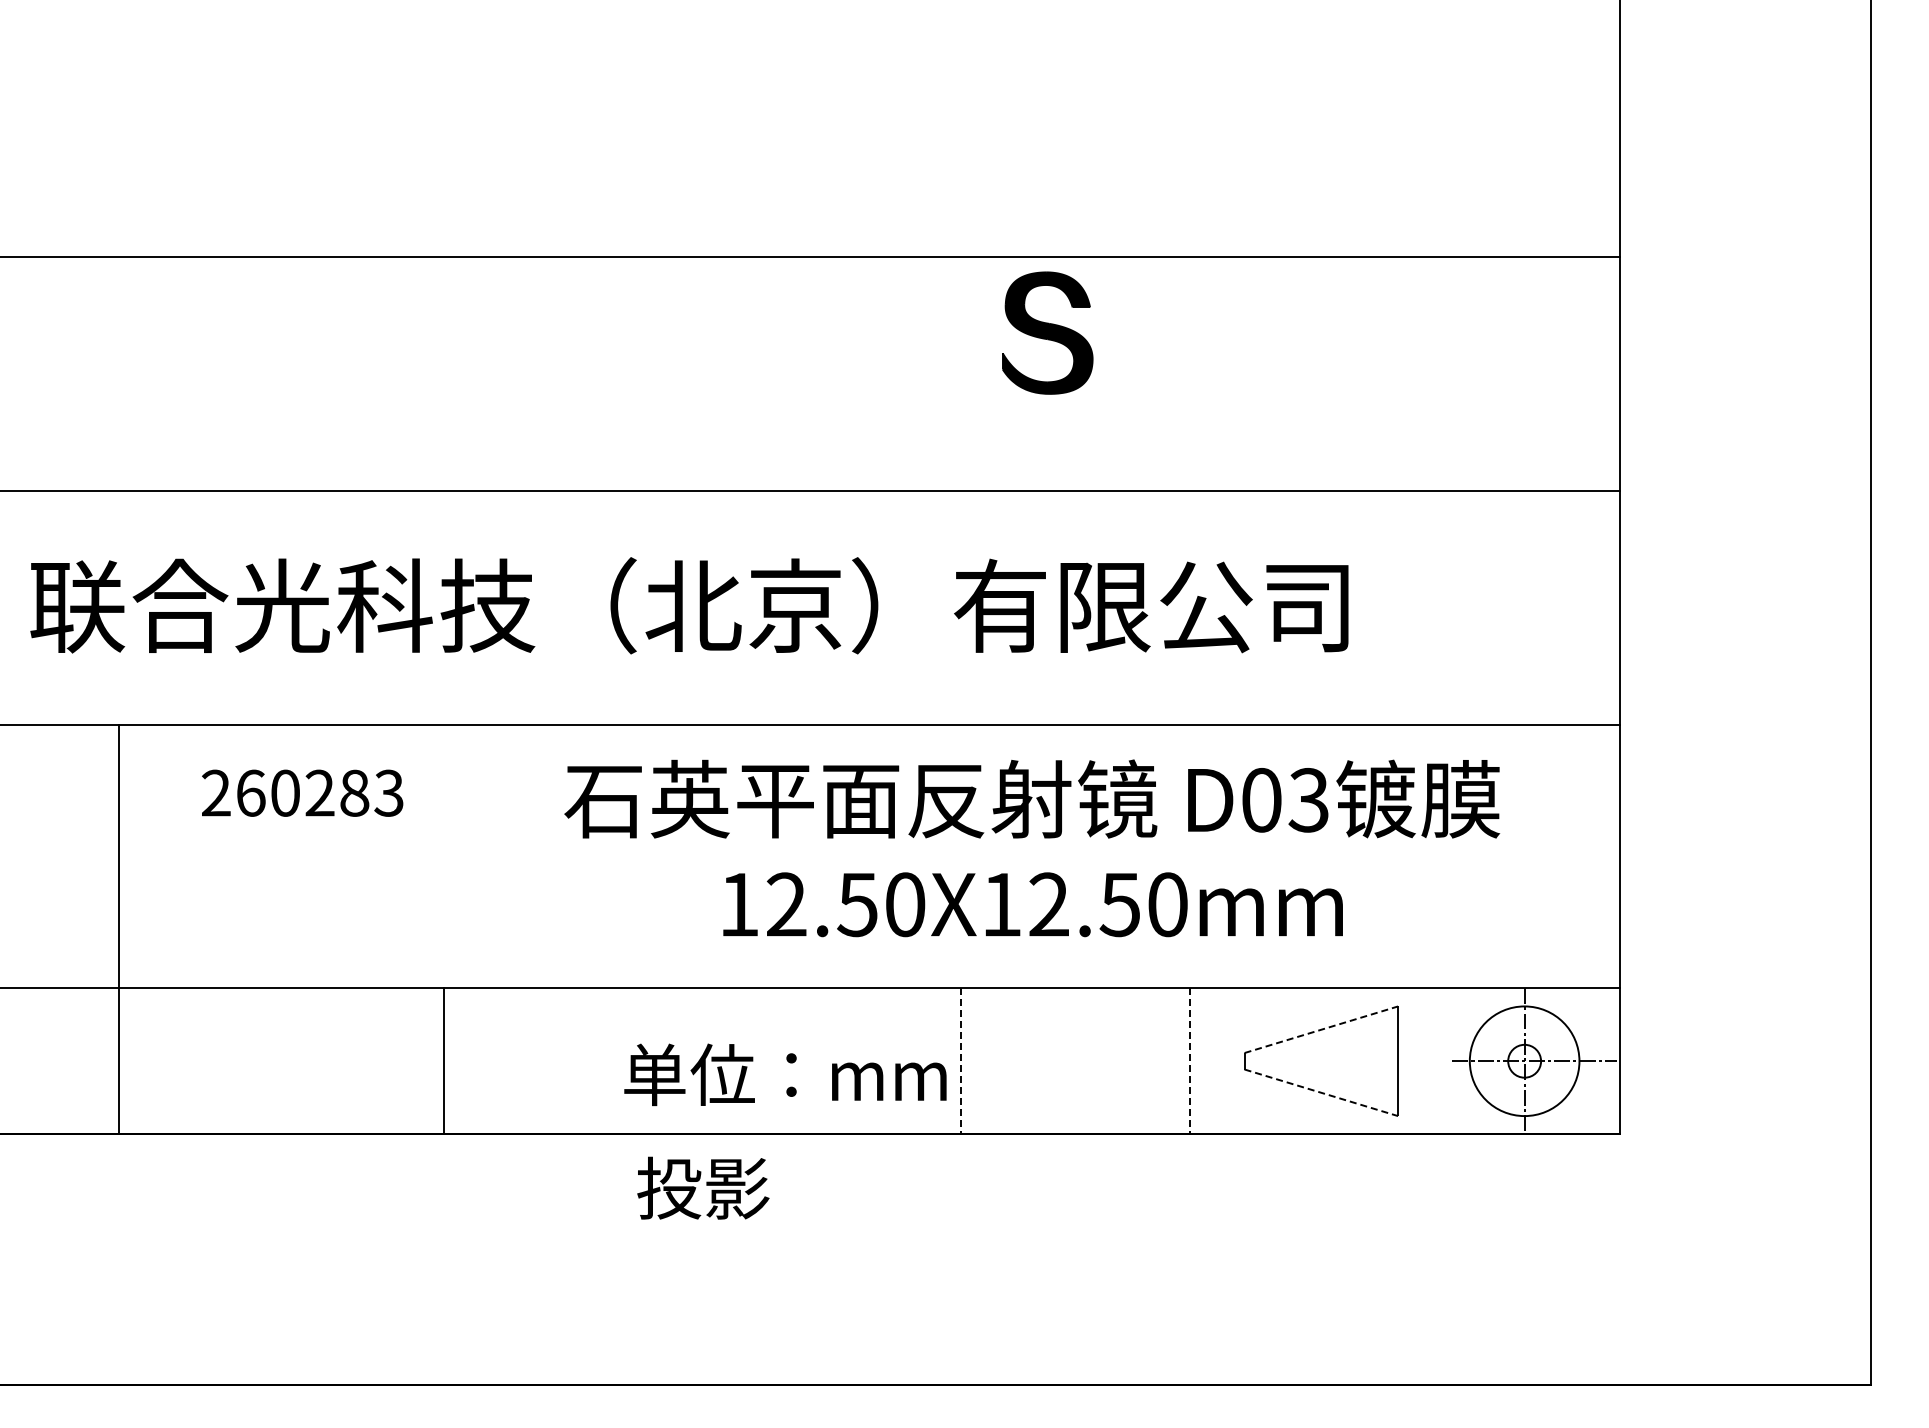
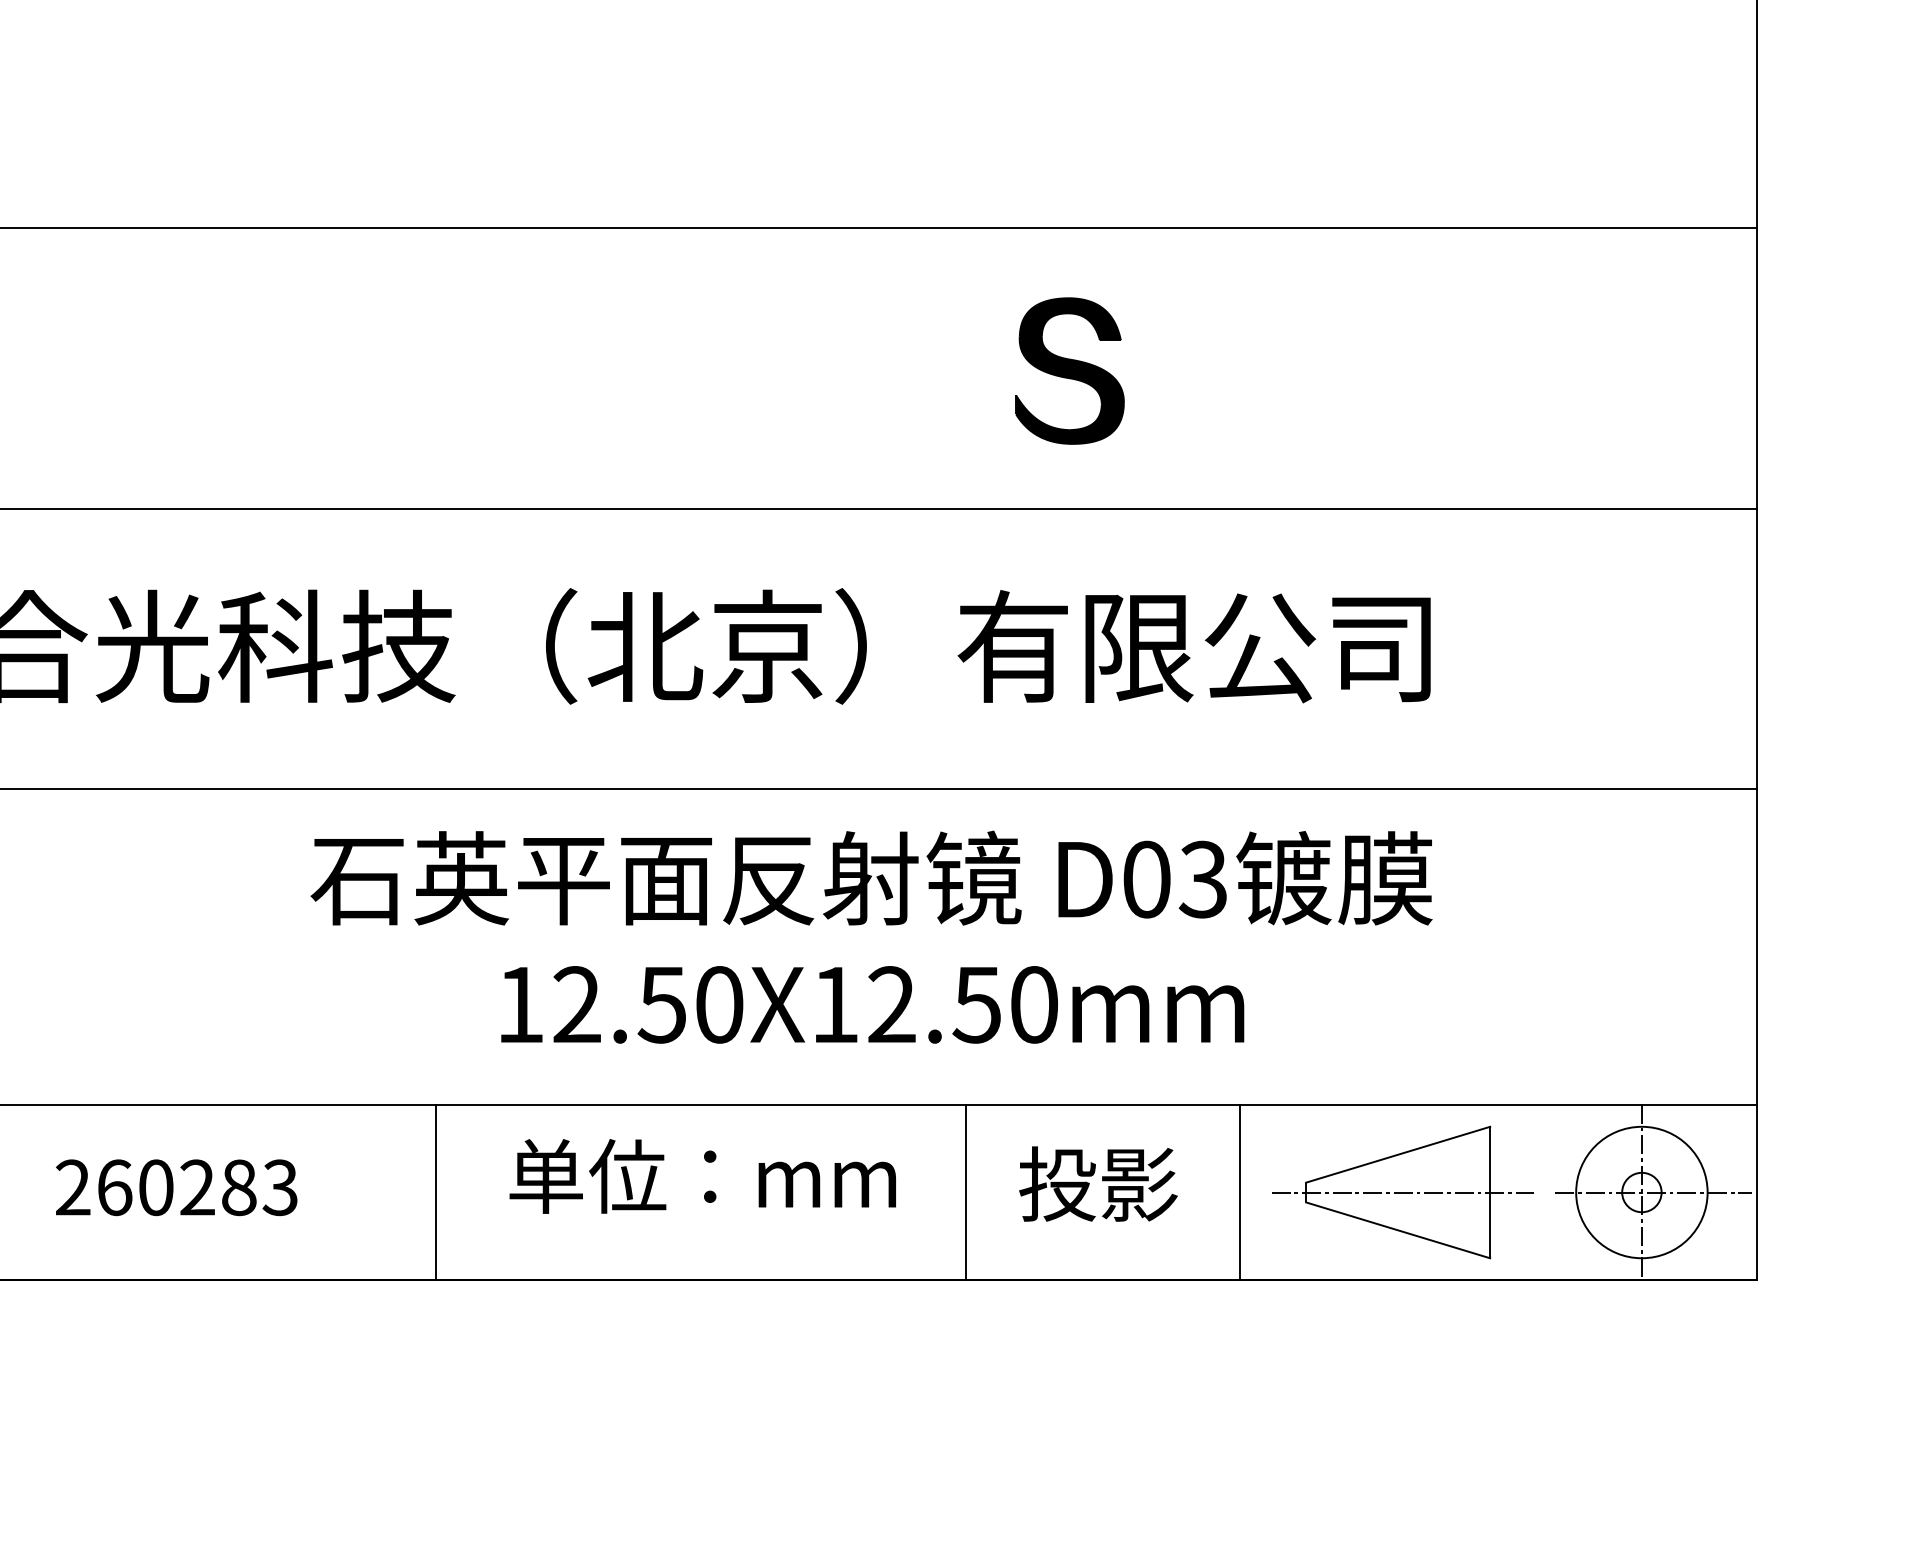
part: (1047, 332) -> (1069, 370), moved
text: (302, 792) -> (176, 1186), moved
text: (1032, 848) -> (871, 937), moved
line: (1321, 1029) -> (1398, 1154), dashed -> solid
line: (443, 1061) -> (435, 1192), moved
line: (960, 1061) -> (965, 1192), dashed -> solid
line: (1189, 1061) -> (1240, 1192), dashed -> solid
line: (1324, 1061) -> (1401, 1192), added
text: (785, 1074) -> (702, 1176), moved
line: (1321, 1092) -> (1398, 1229), dashed -> solid
text: (703, 1187) -> (1098, 1183), moved

